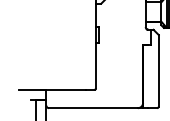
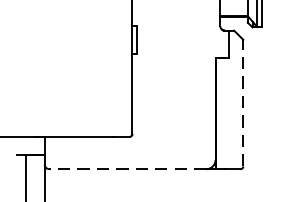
line: (158, 70) -> (242, 102), solid -> dashed
line: (92, 108) -> (126, 169), solid -> dashed

